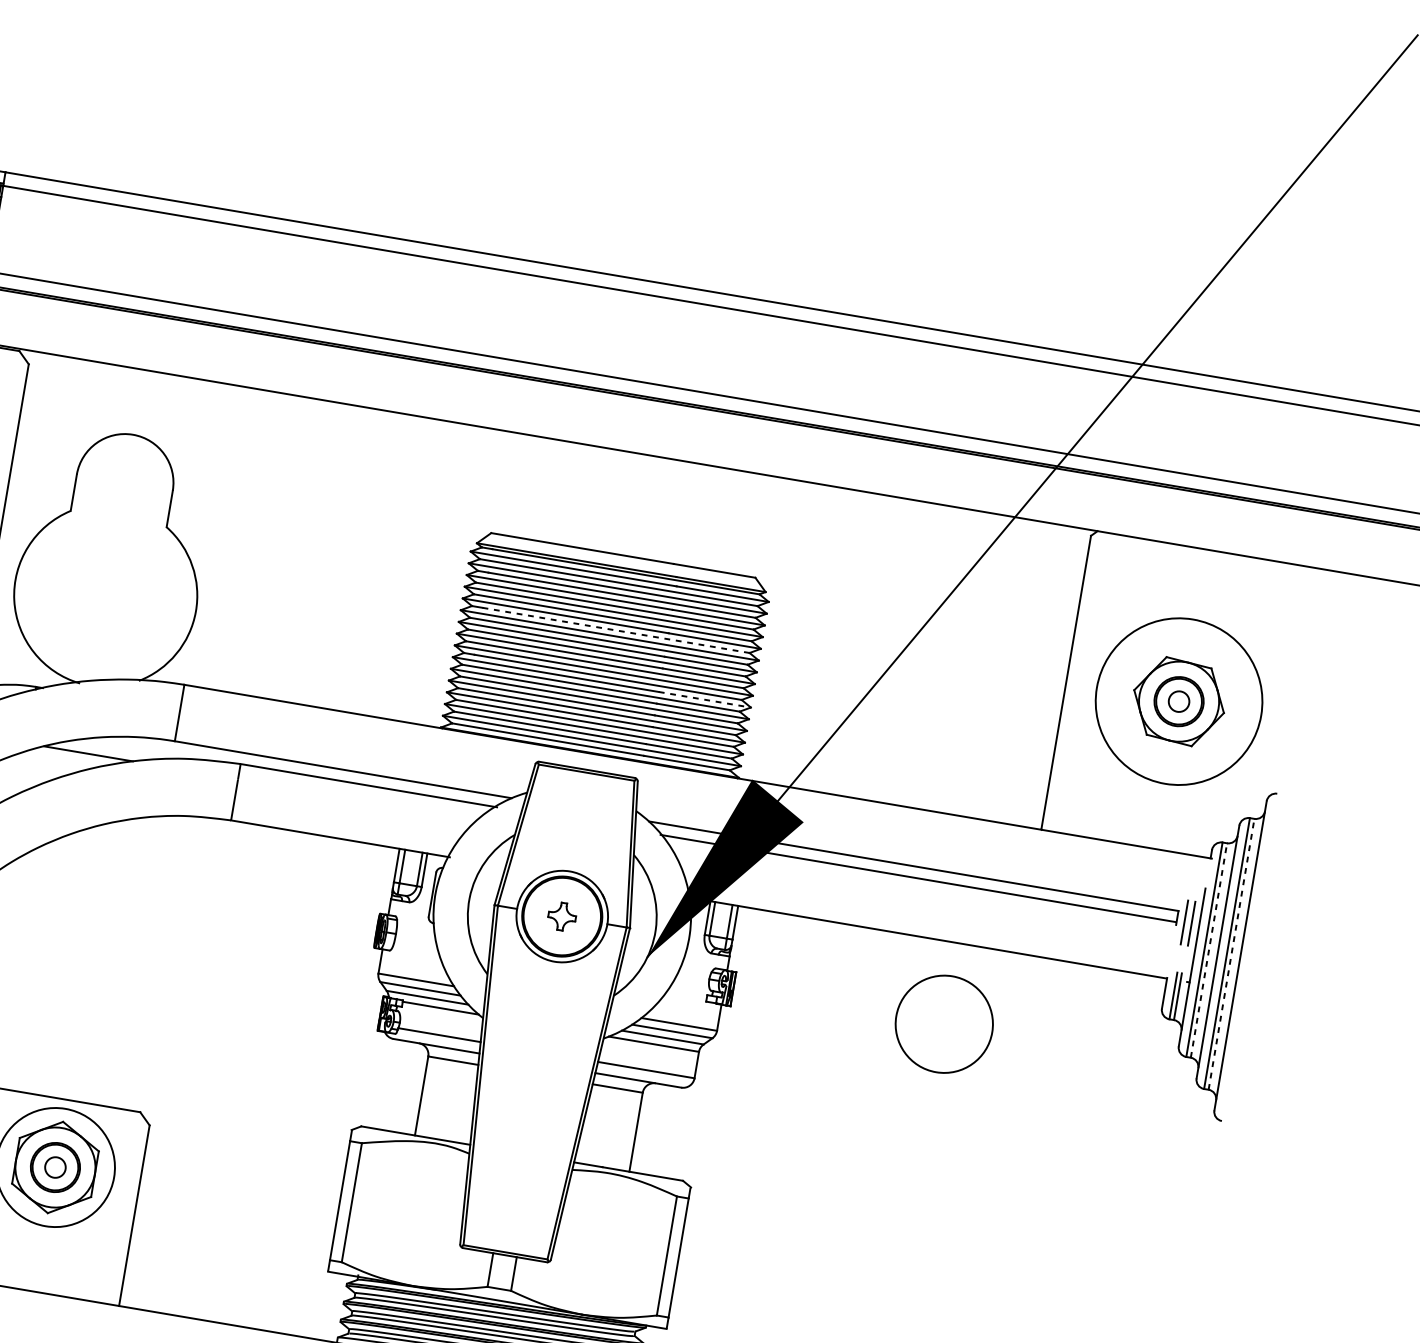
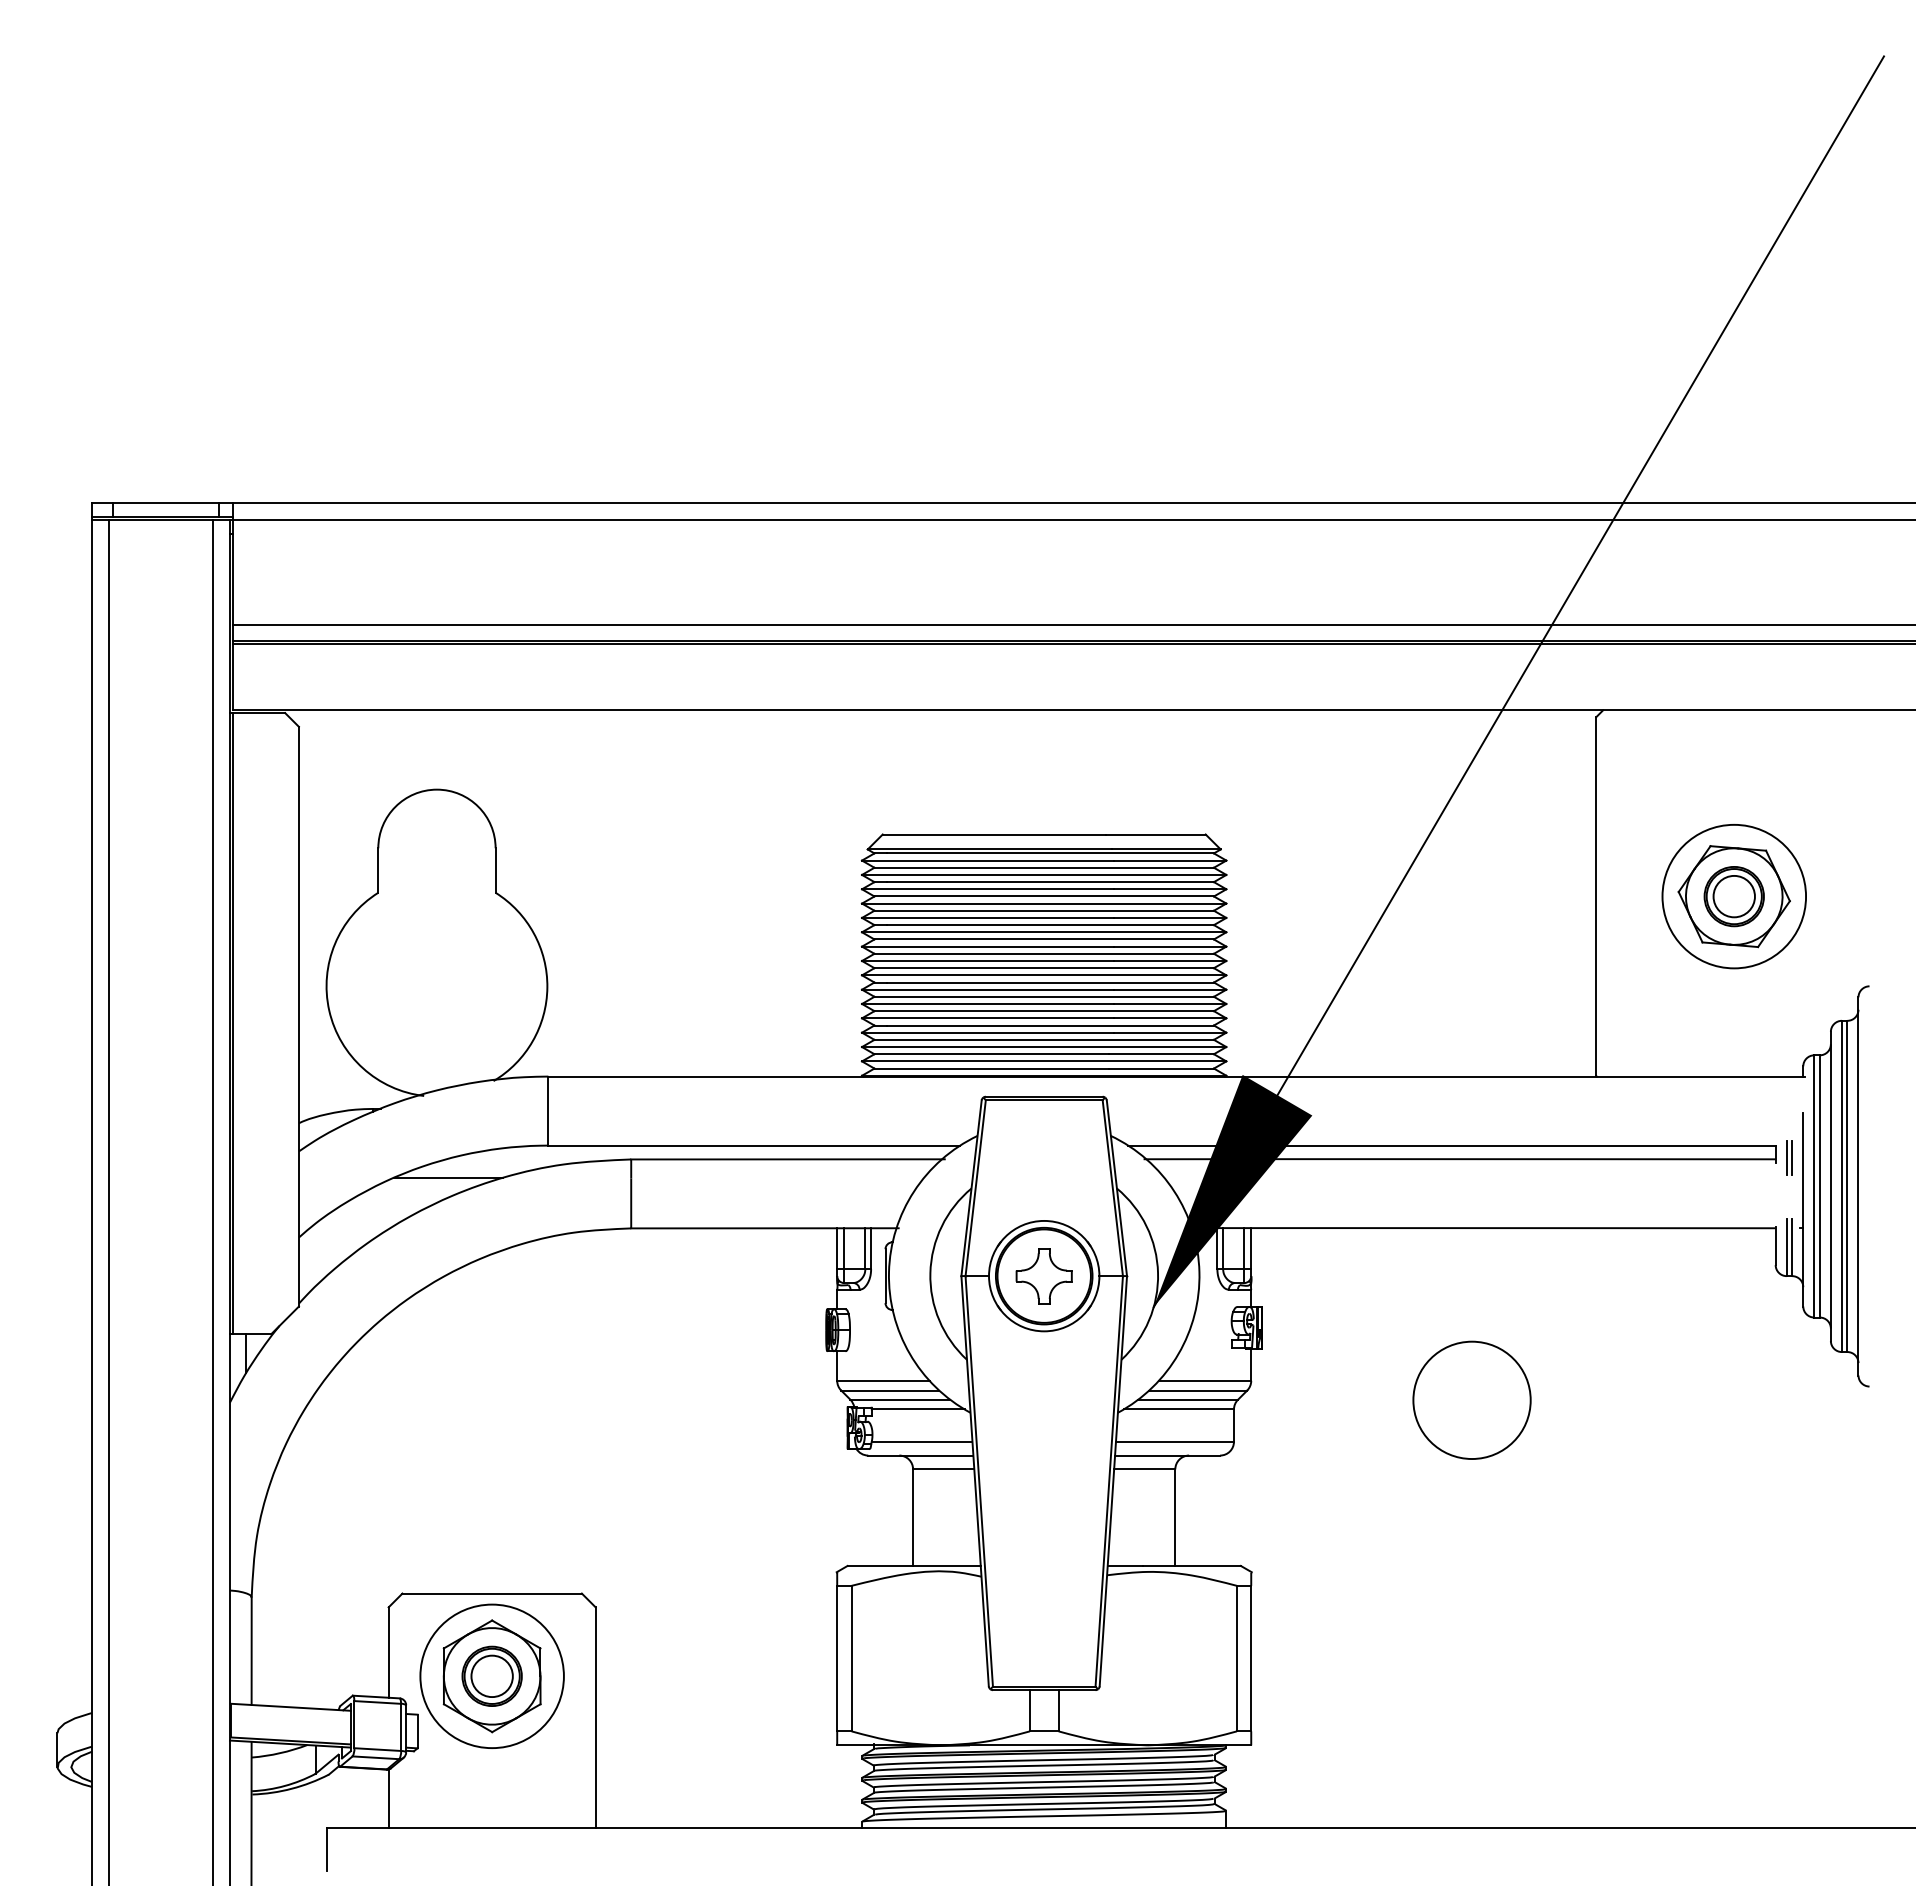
line: (616, 630) -> (1051, 925), dashed -> solid
line: (705, 699) -> (1170, 989), dashed -> solid
circle: (1178, 701) -> (1733, 896), size x1.67
circle: (1179, 701) -> (1734, 896), size x0.71
part: (561, 916) -> (1043, 1276), size x1.67
part: (1188, 922) -> (1789, 1157), size x0.62
line: (1208, 949) -> (1819, 1185), dashed -> solid
line: (1231, 954) -> (1847, 1186), dashed -> solid
circle: (943, 1023) -> (1471, 1399), moved
circle: (54, 1167) -> (491, 1676), size x1.67

